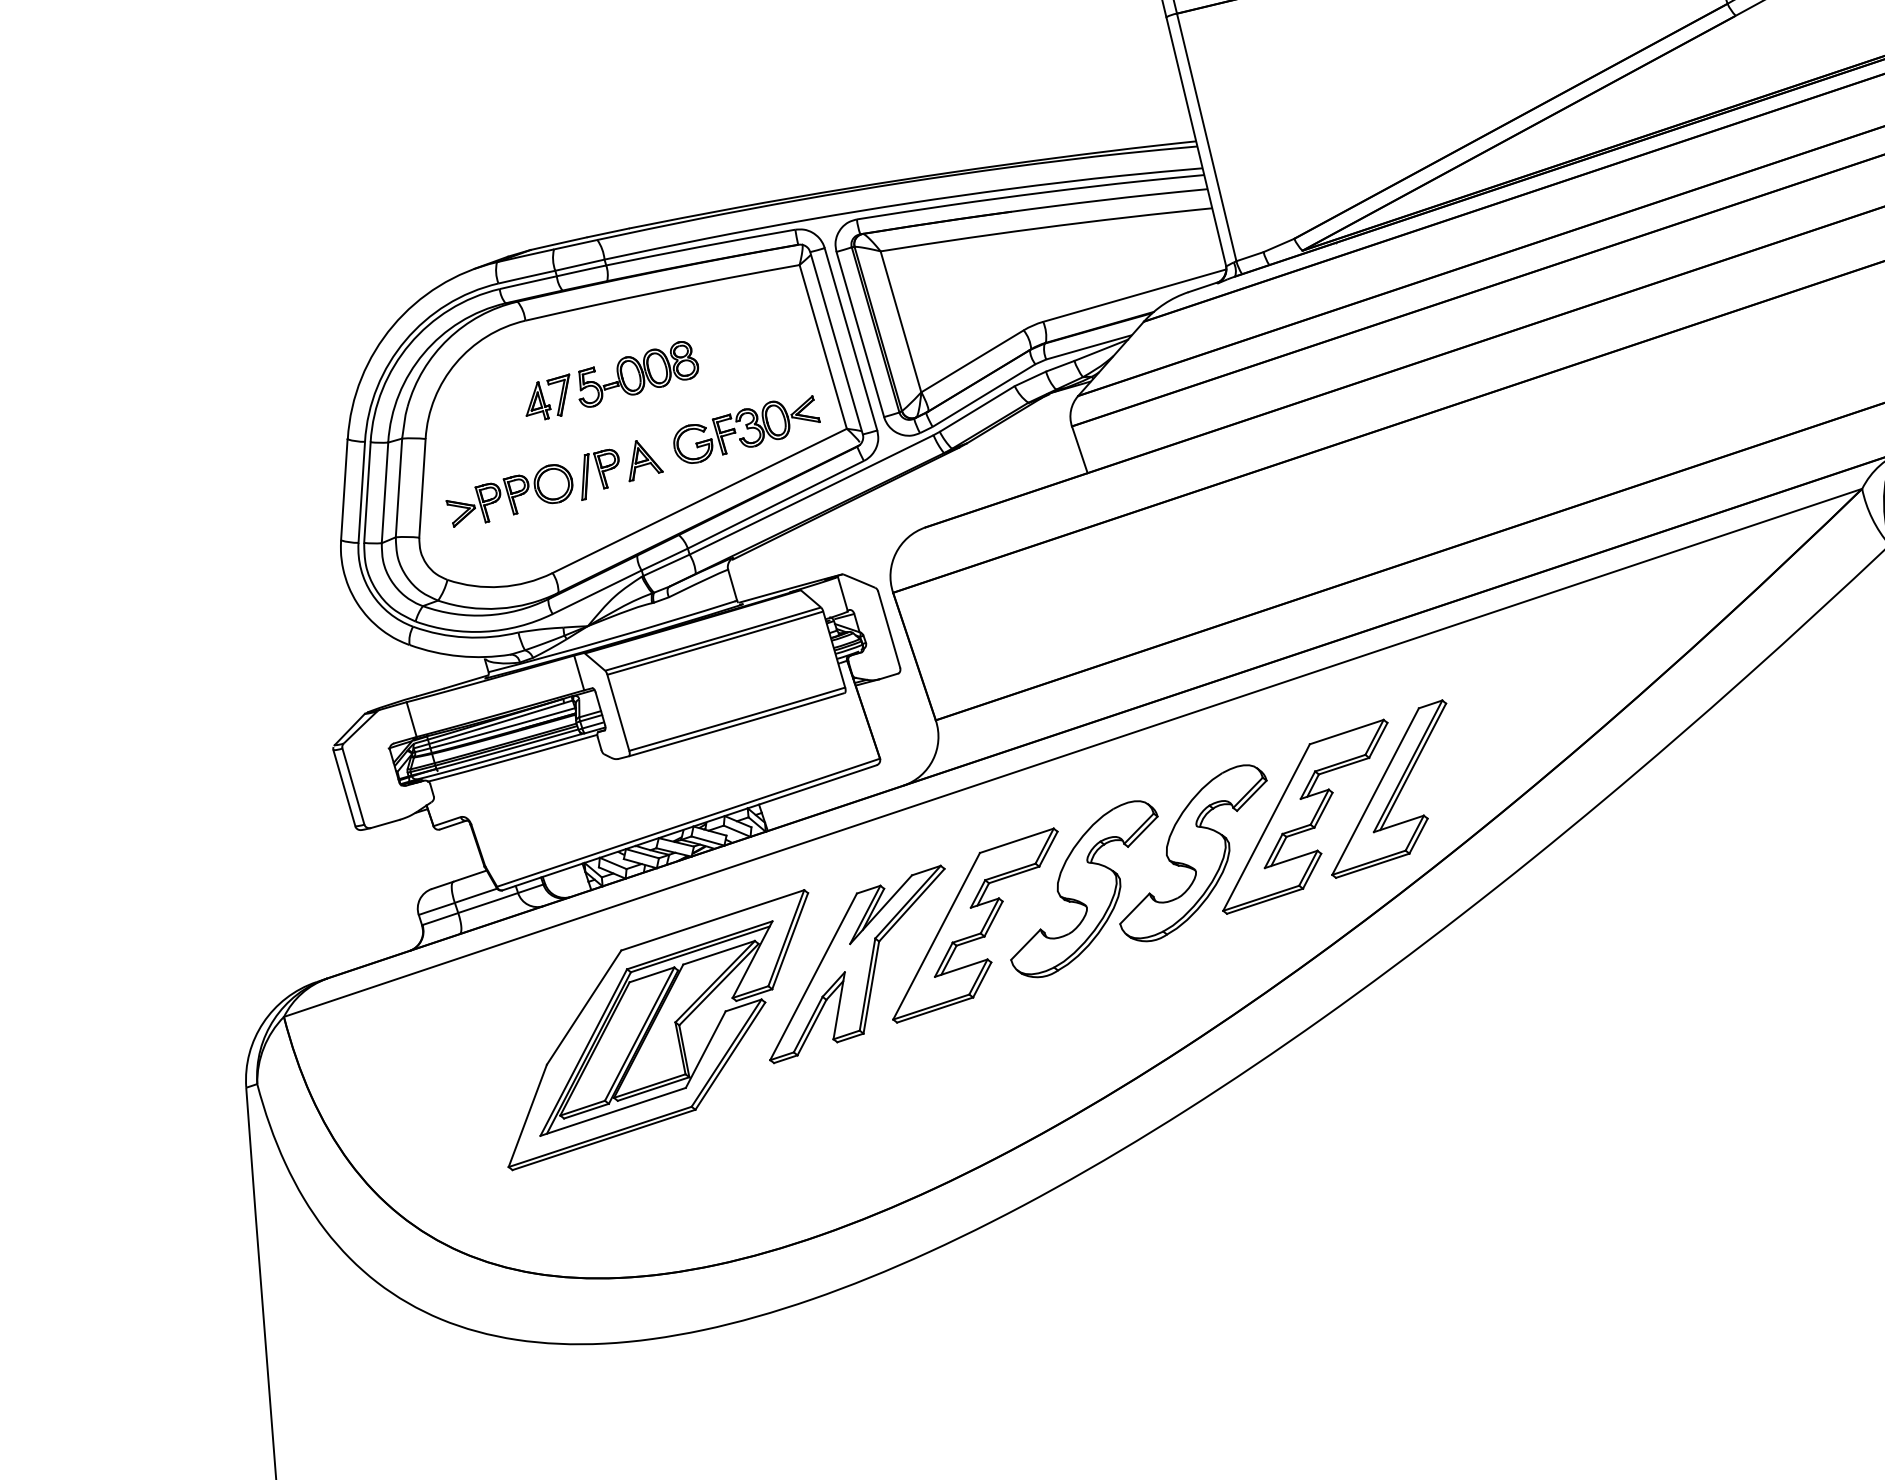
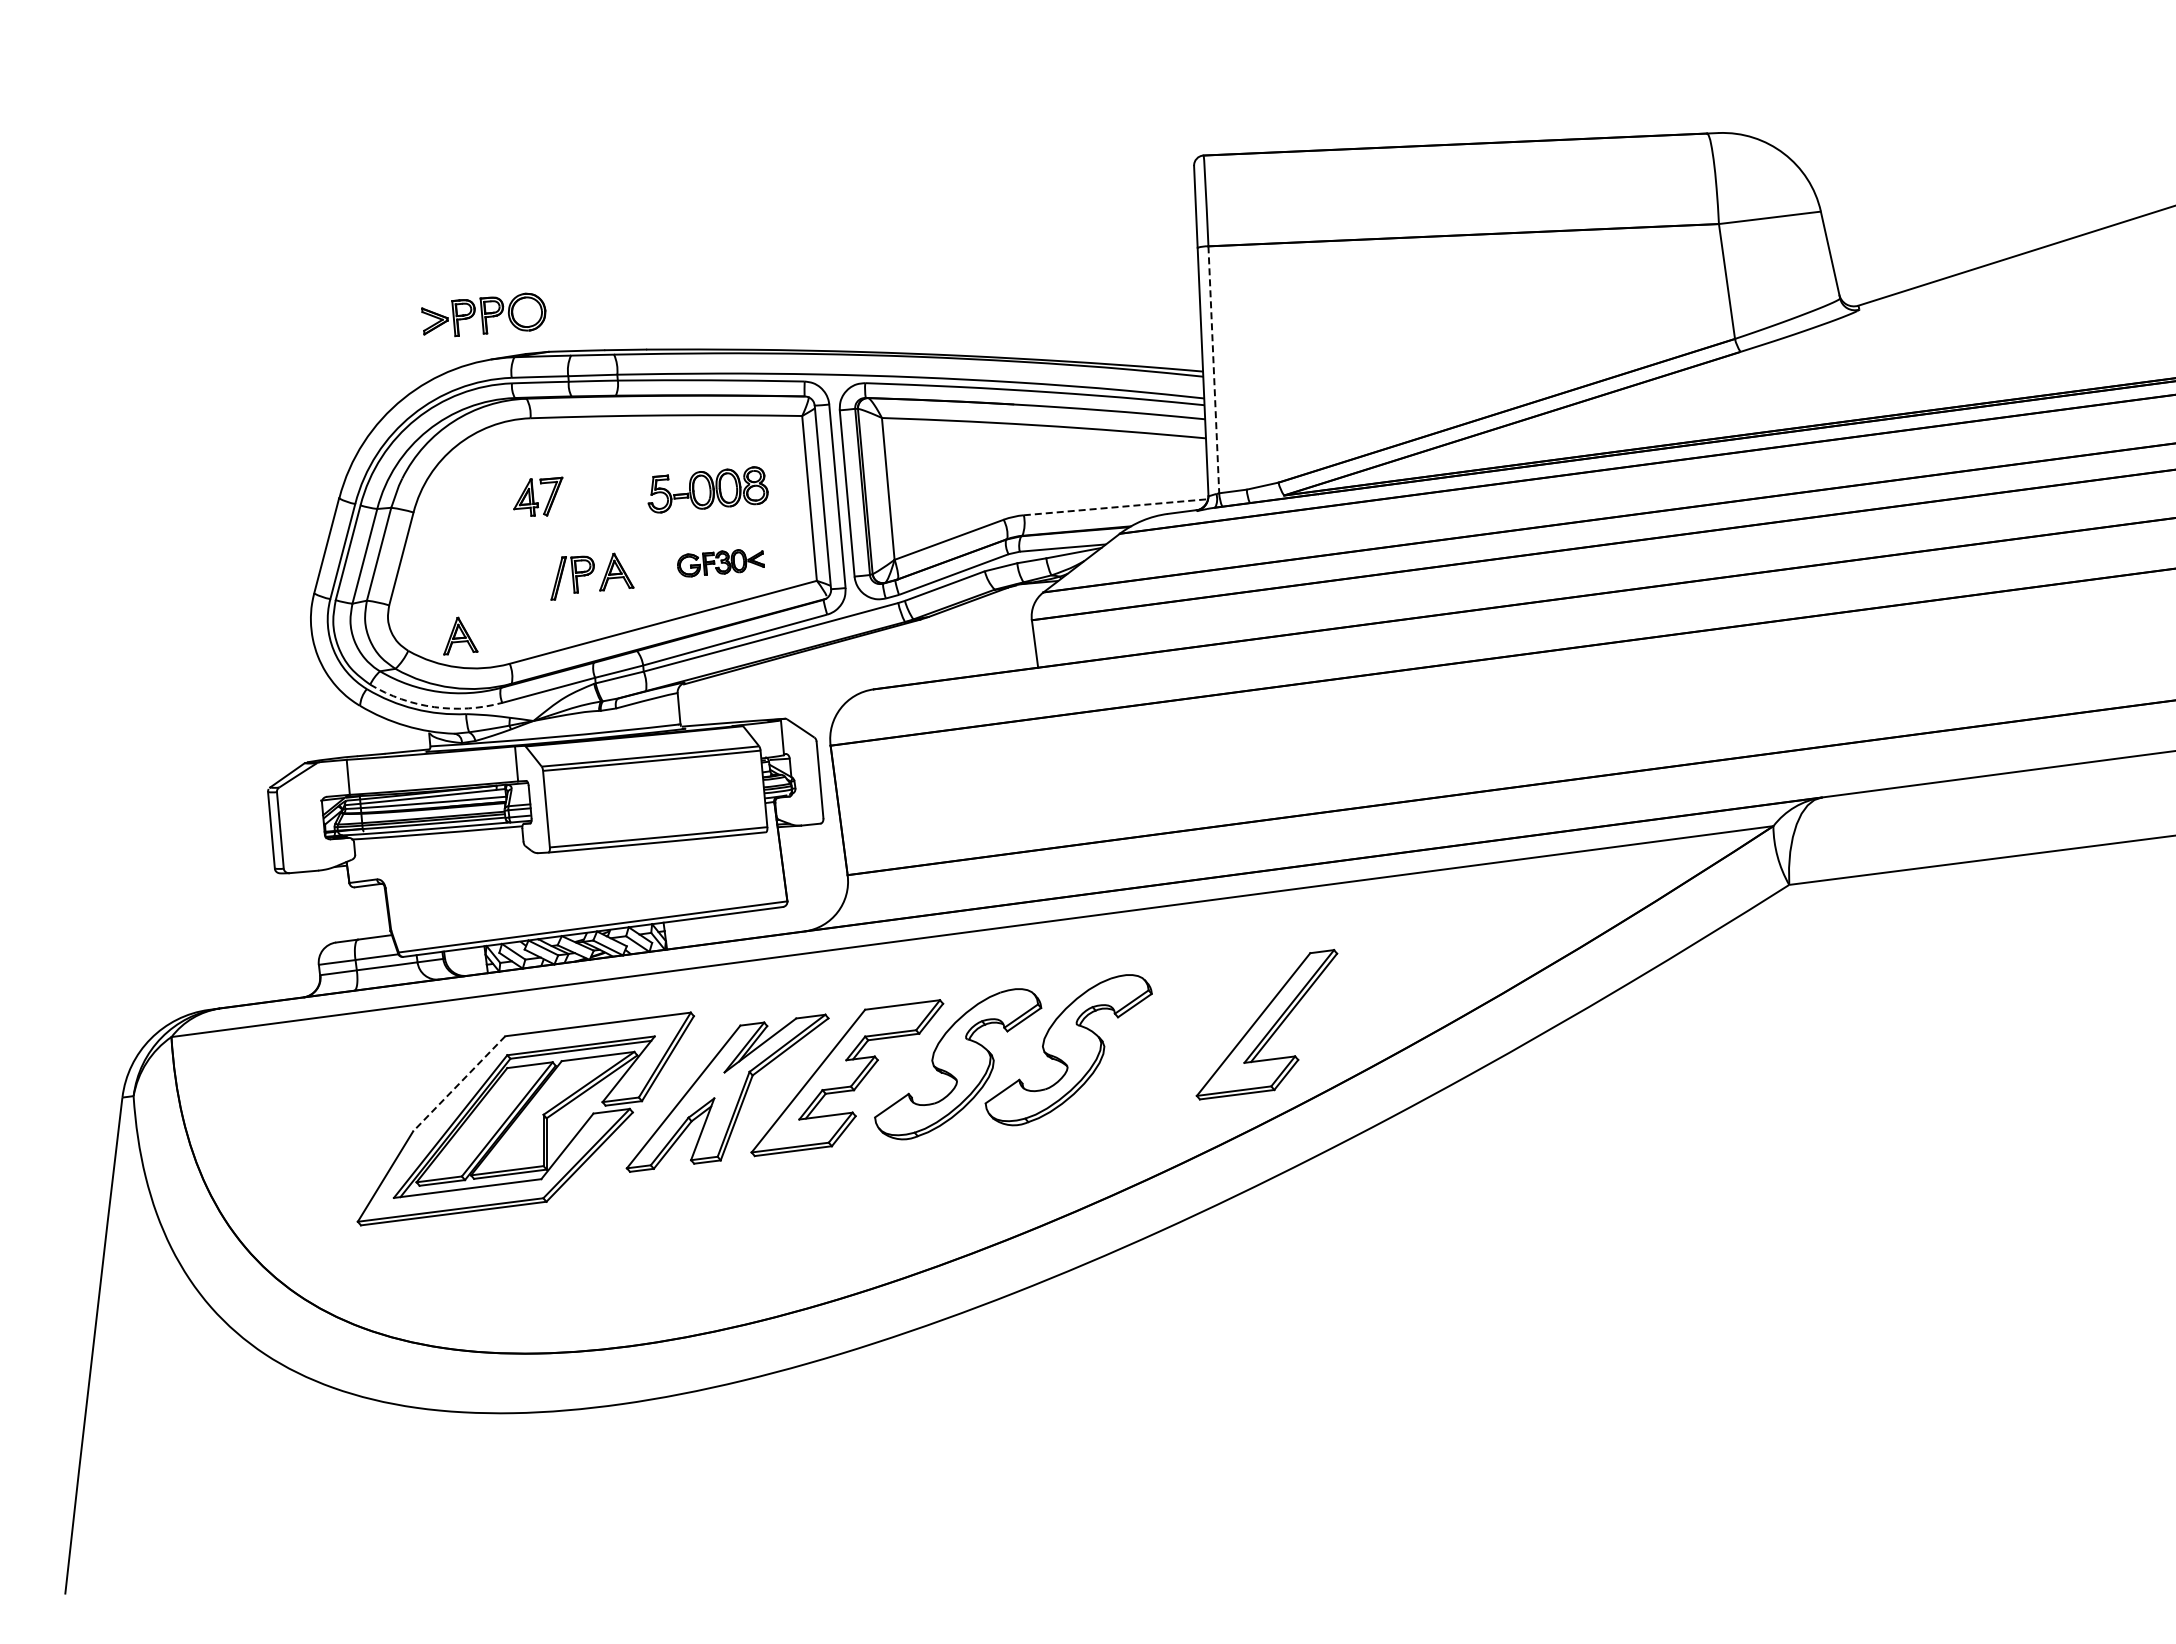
line: (1206, 137) -> (1213, 369), solid -> dashed
line: (1135, 295) -> (1116, 507), solid -> dashed
part: (636, 373) -> (707, 489), moved
part: (745, 430) -> (720, 563), size x0.6
part: (509, 495) -> (483, 314), moved
part: (497, 554) -> (460, 635), added
arc: (485, 632) -> (434, 707), solid -> dashed
part: (1304, 816) -> (1181, 1035), removed
line: (583, 1008) -> (458, 1084), solid -> dashed

